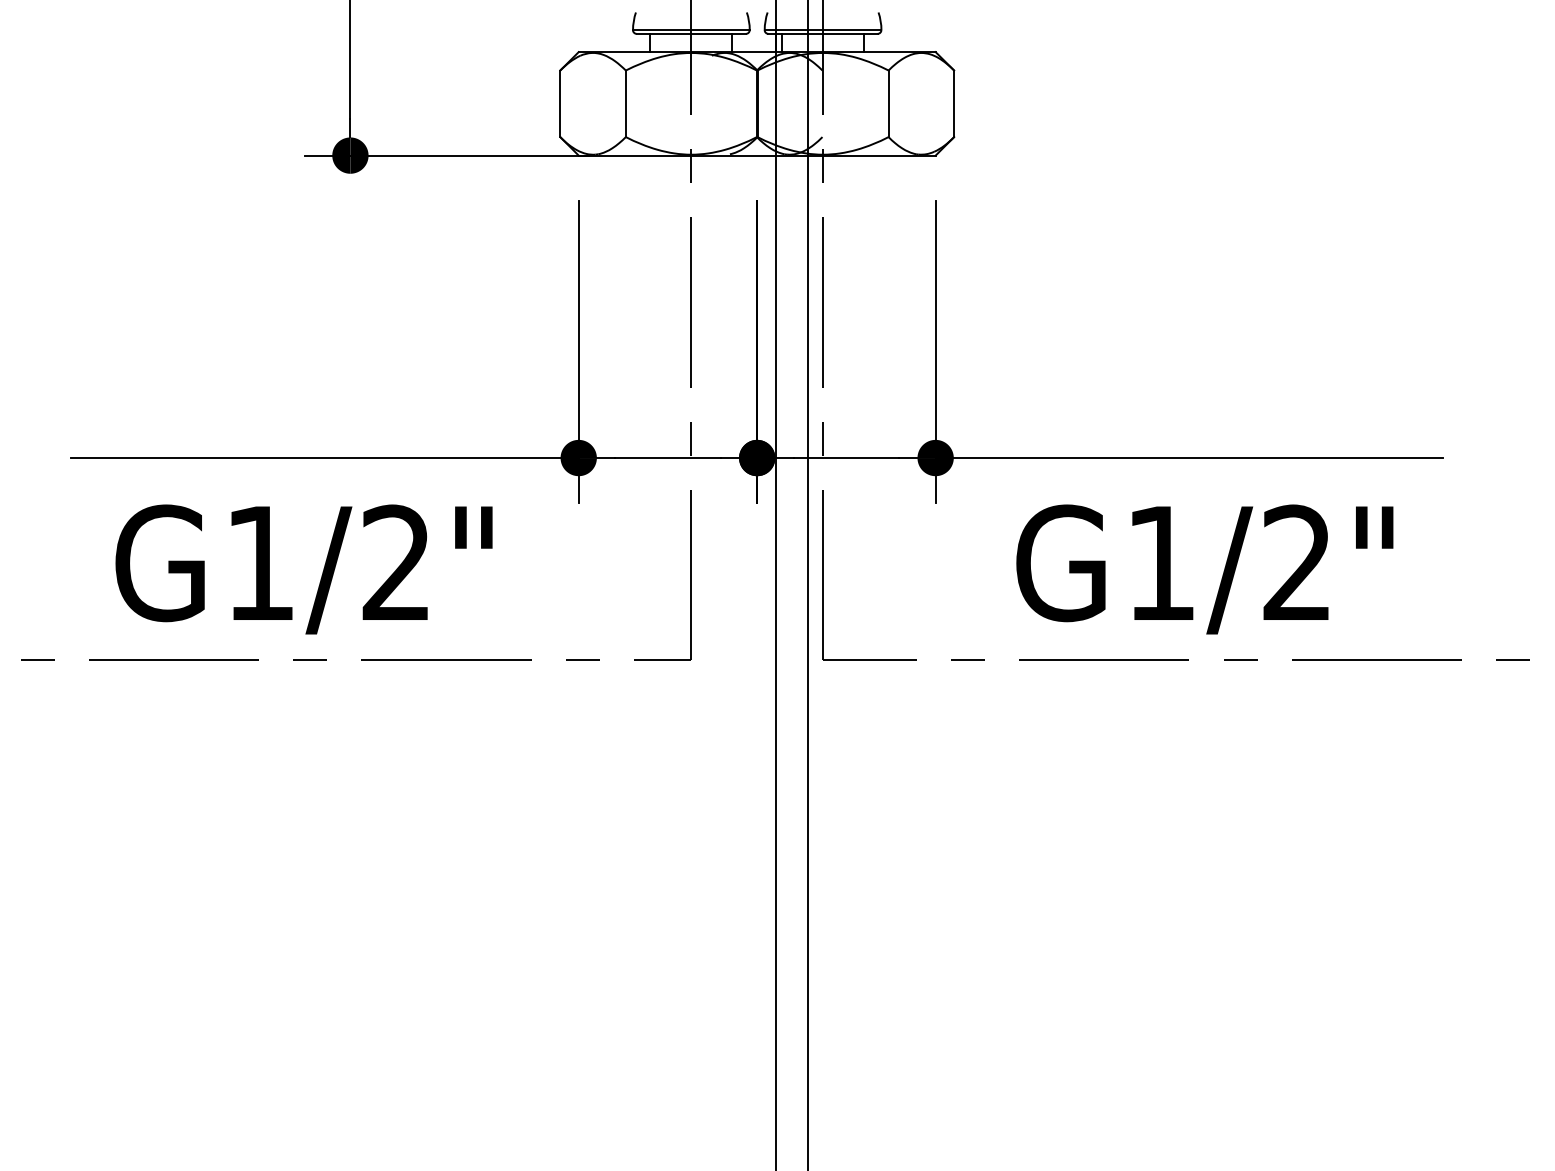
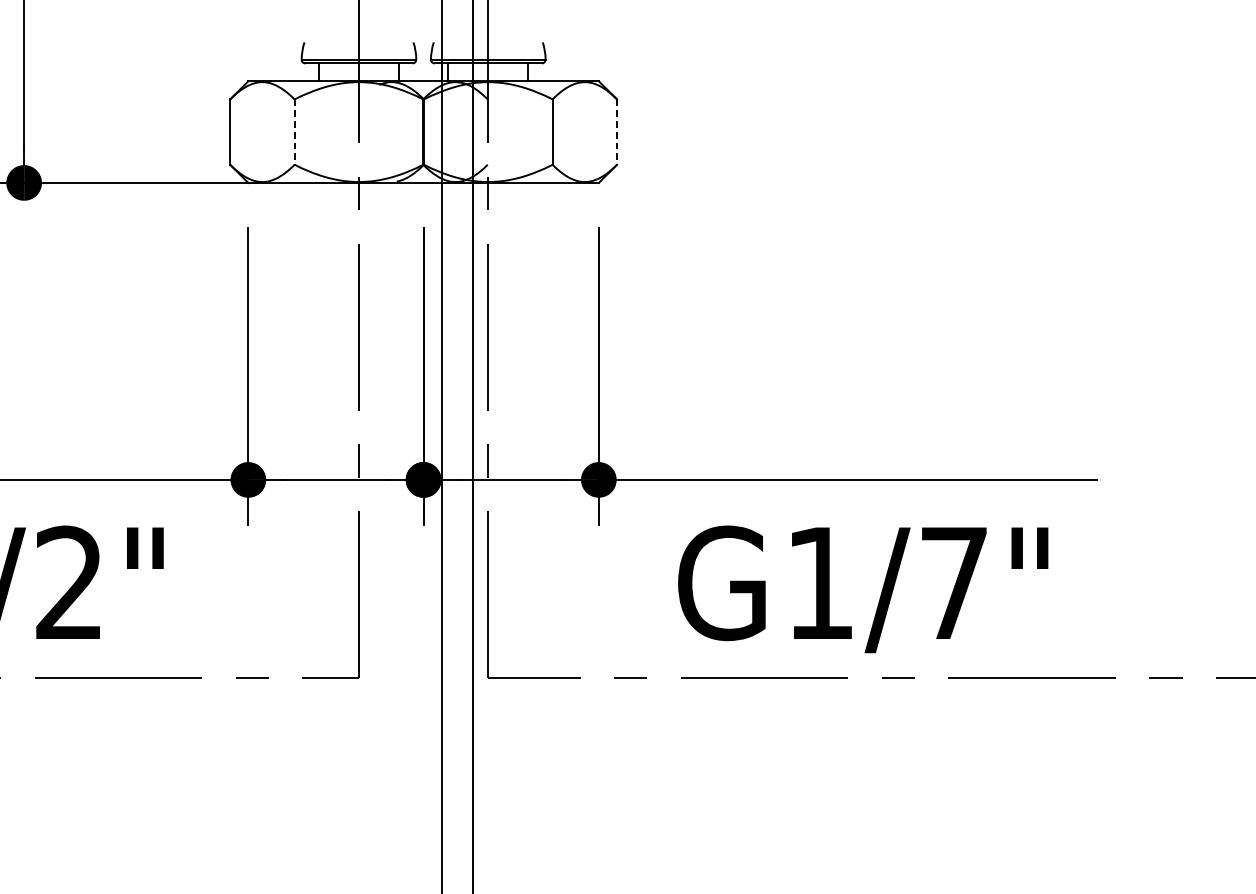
line: (625, 104) -> (294, 132), solid -> dashed
line: (954, 104) -> (617, 132), solid -> dashed
text: (1296, 561) -> (953, 581), G1/2" -> G1/7"

